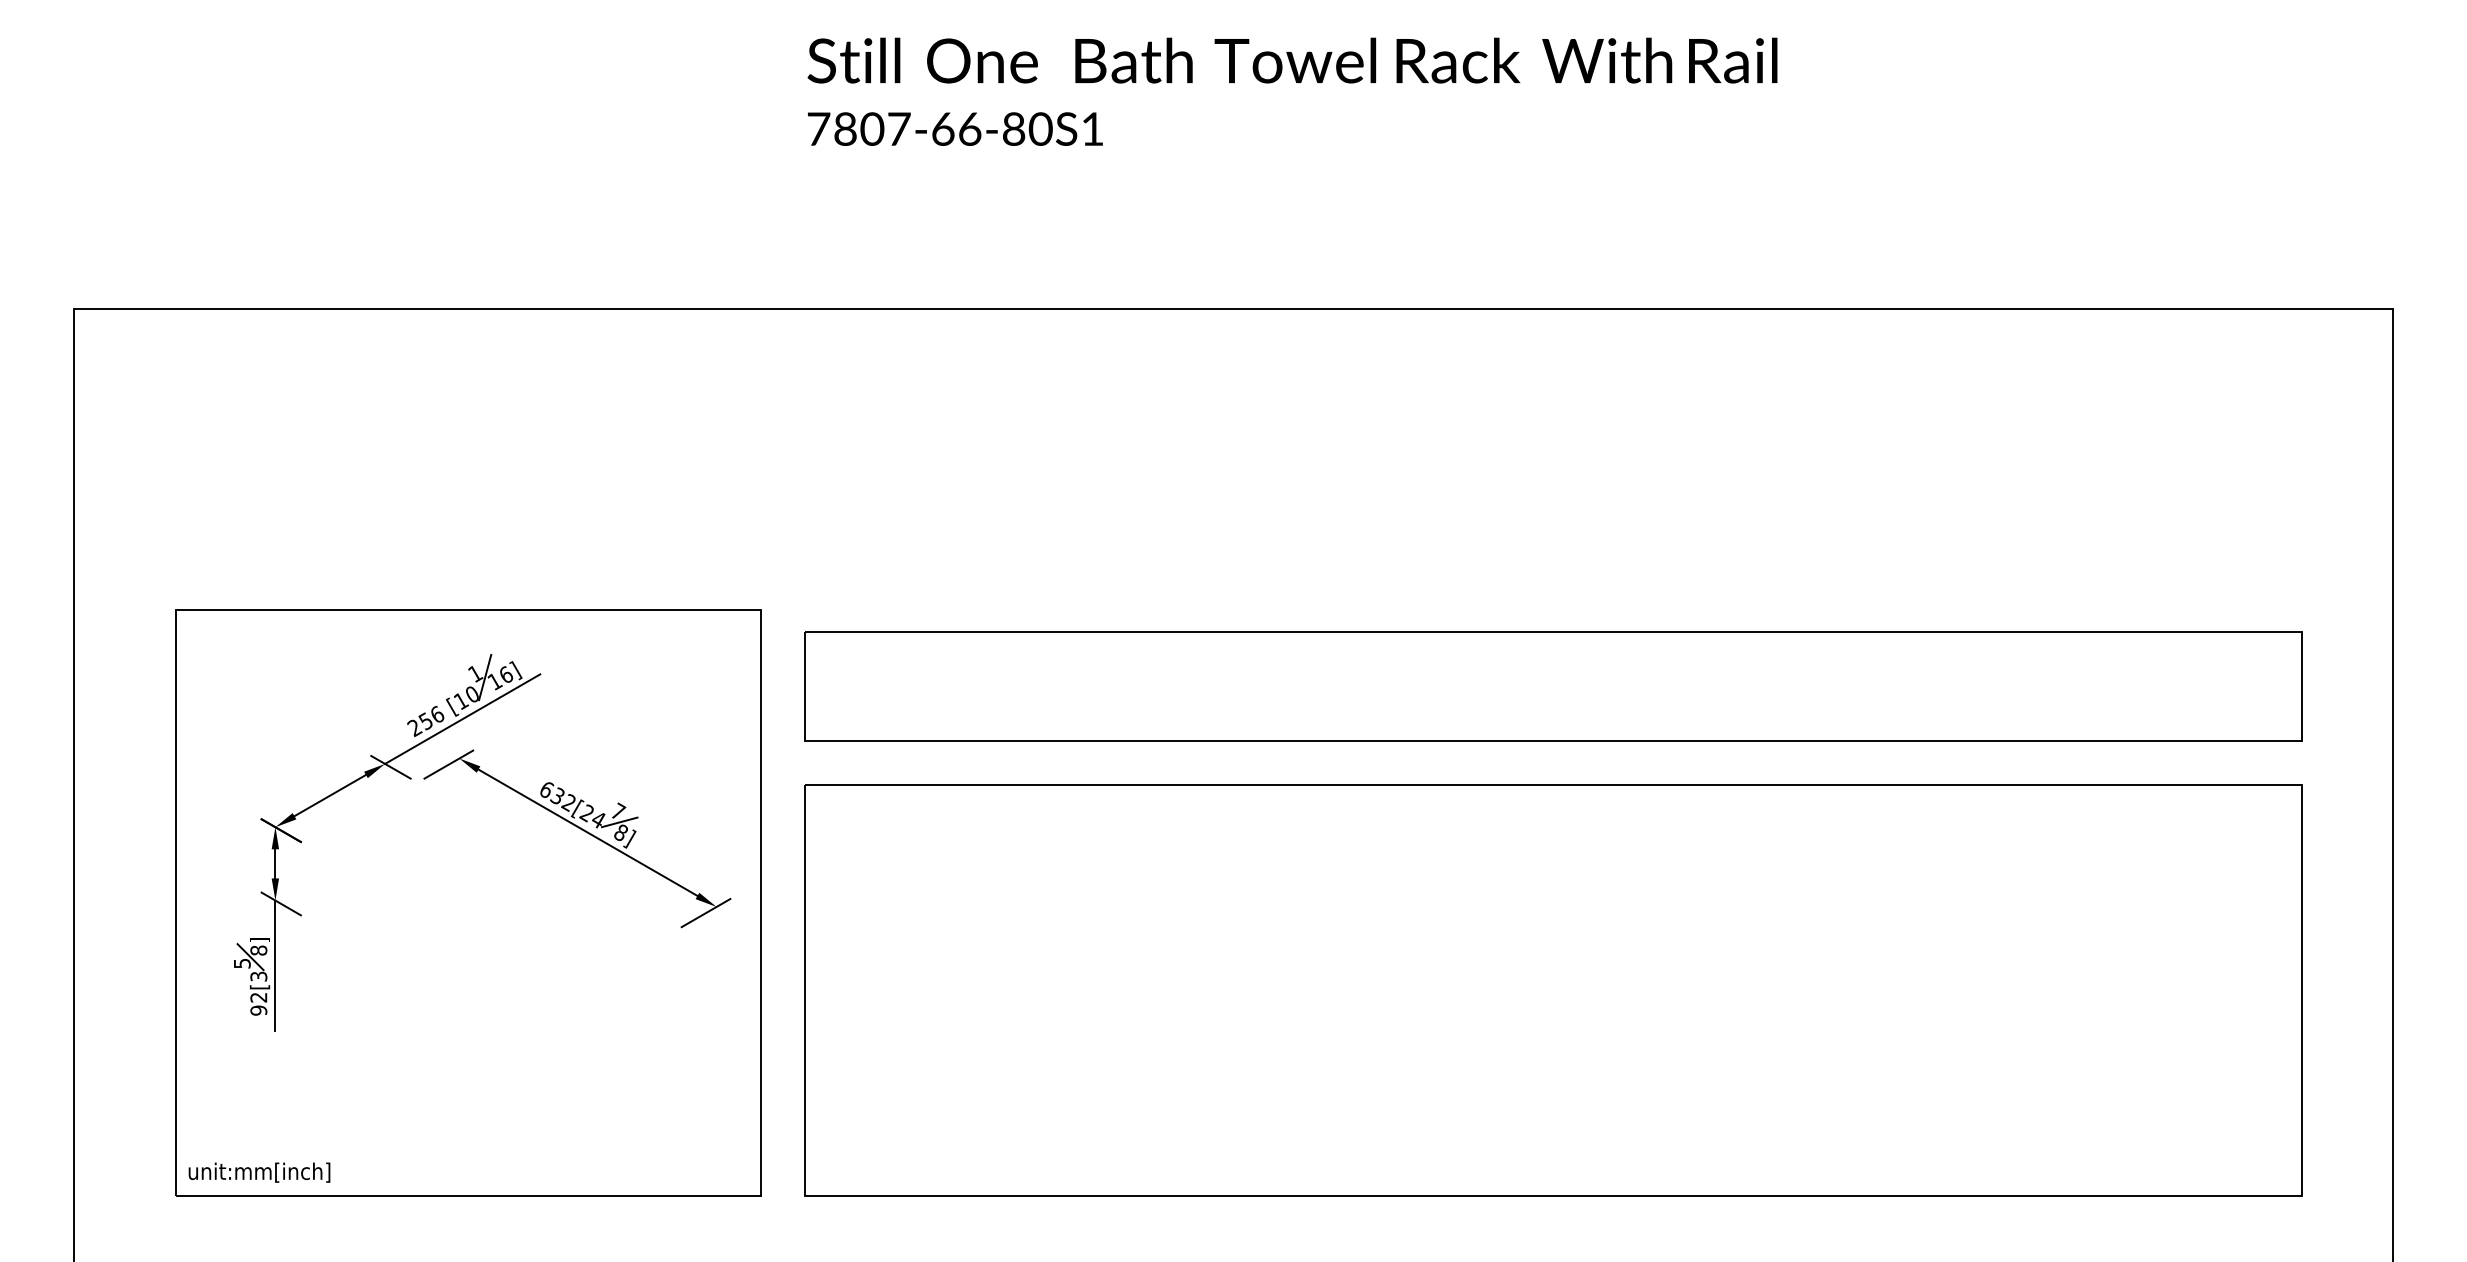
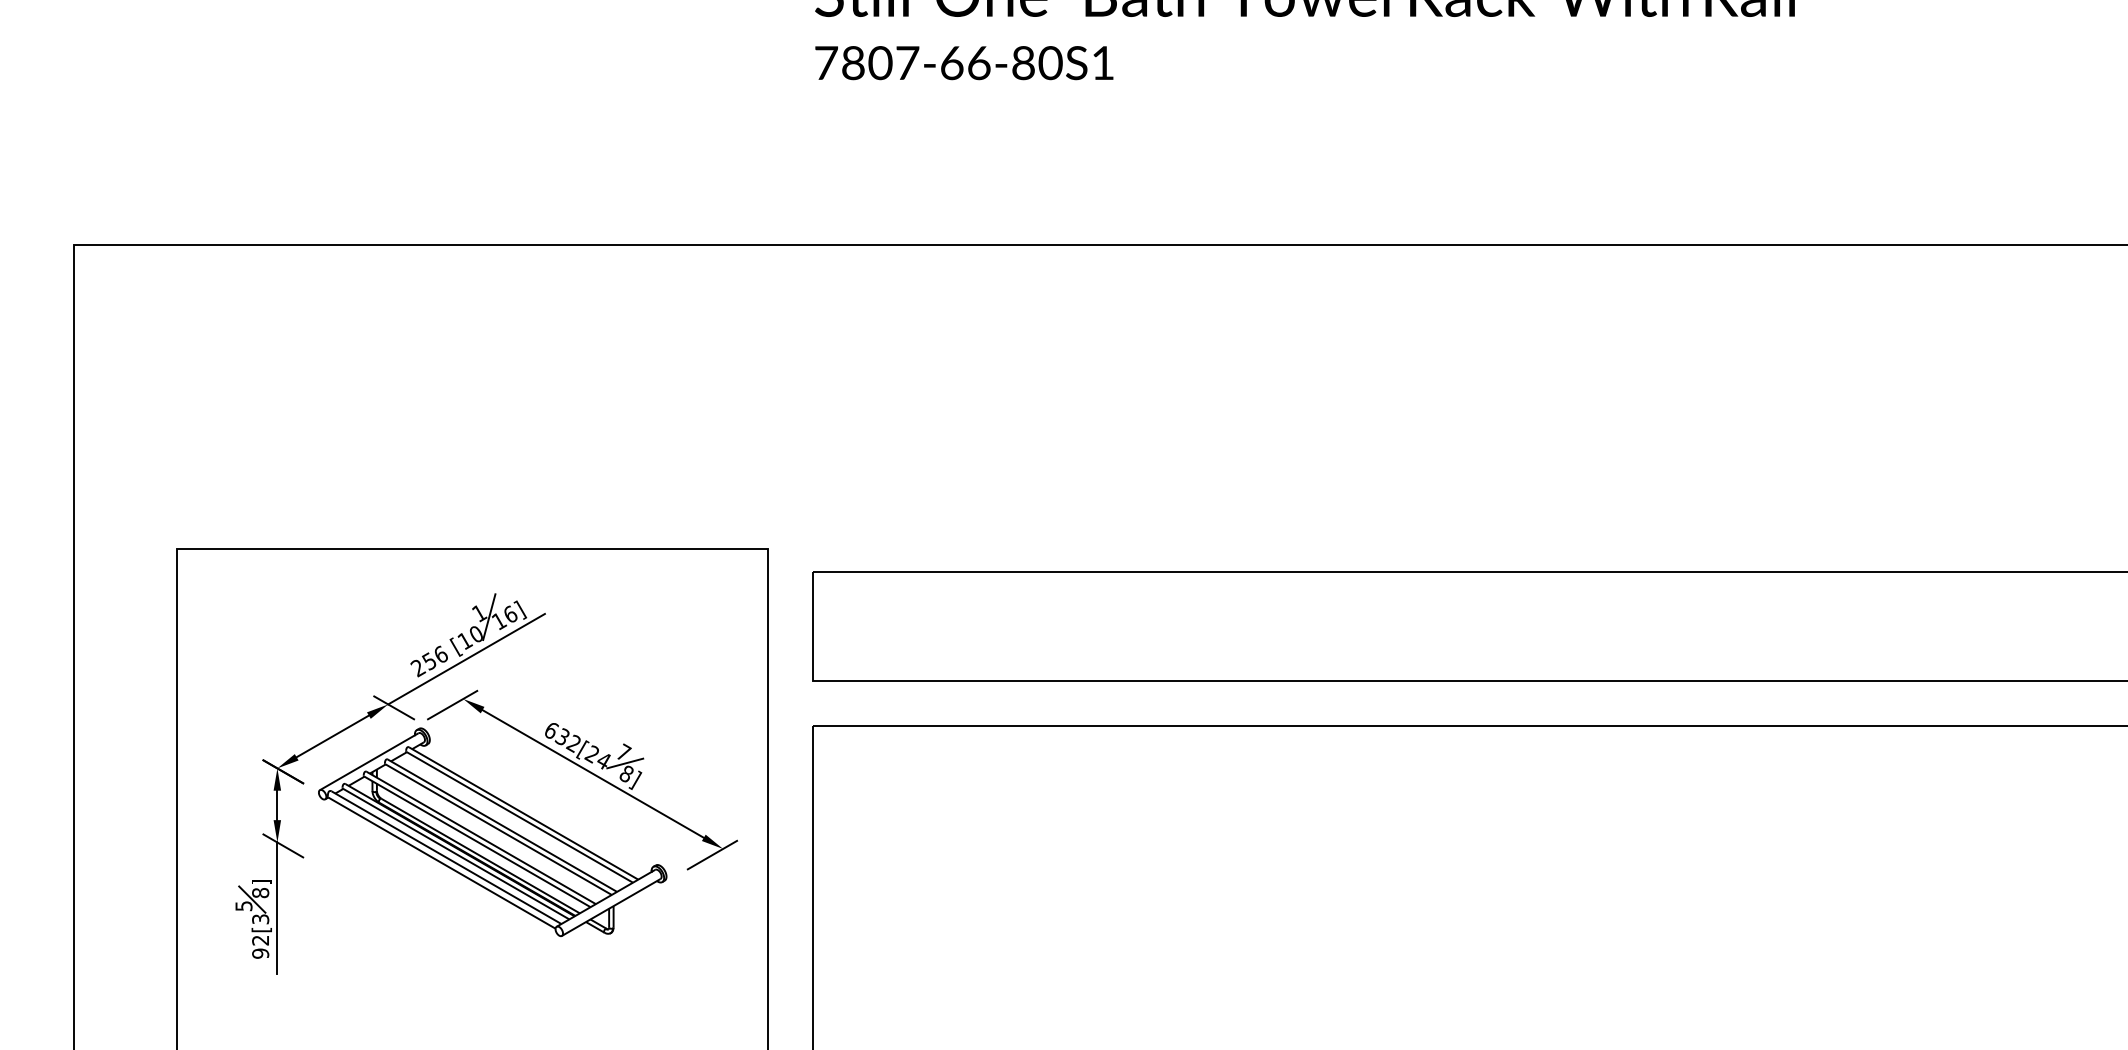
part: (488, 890) -> (492, 832), added

